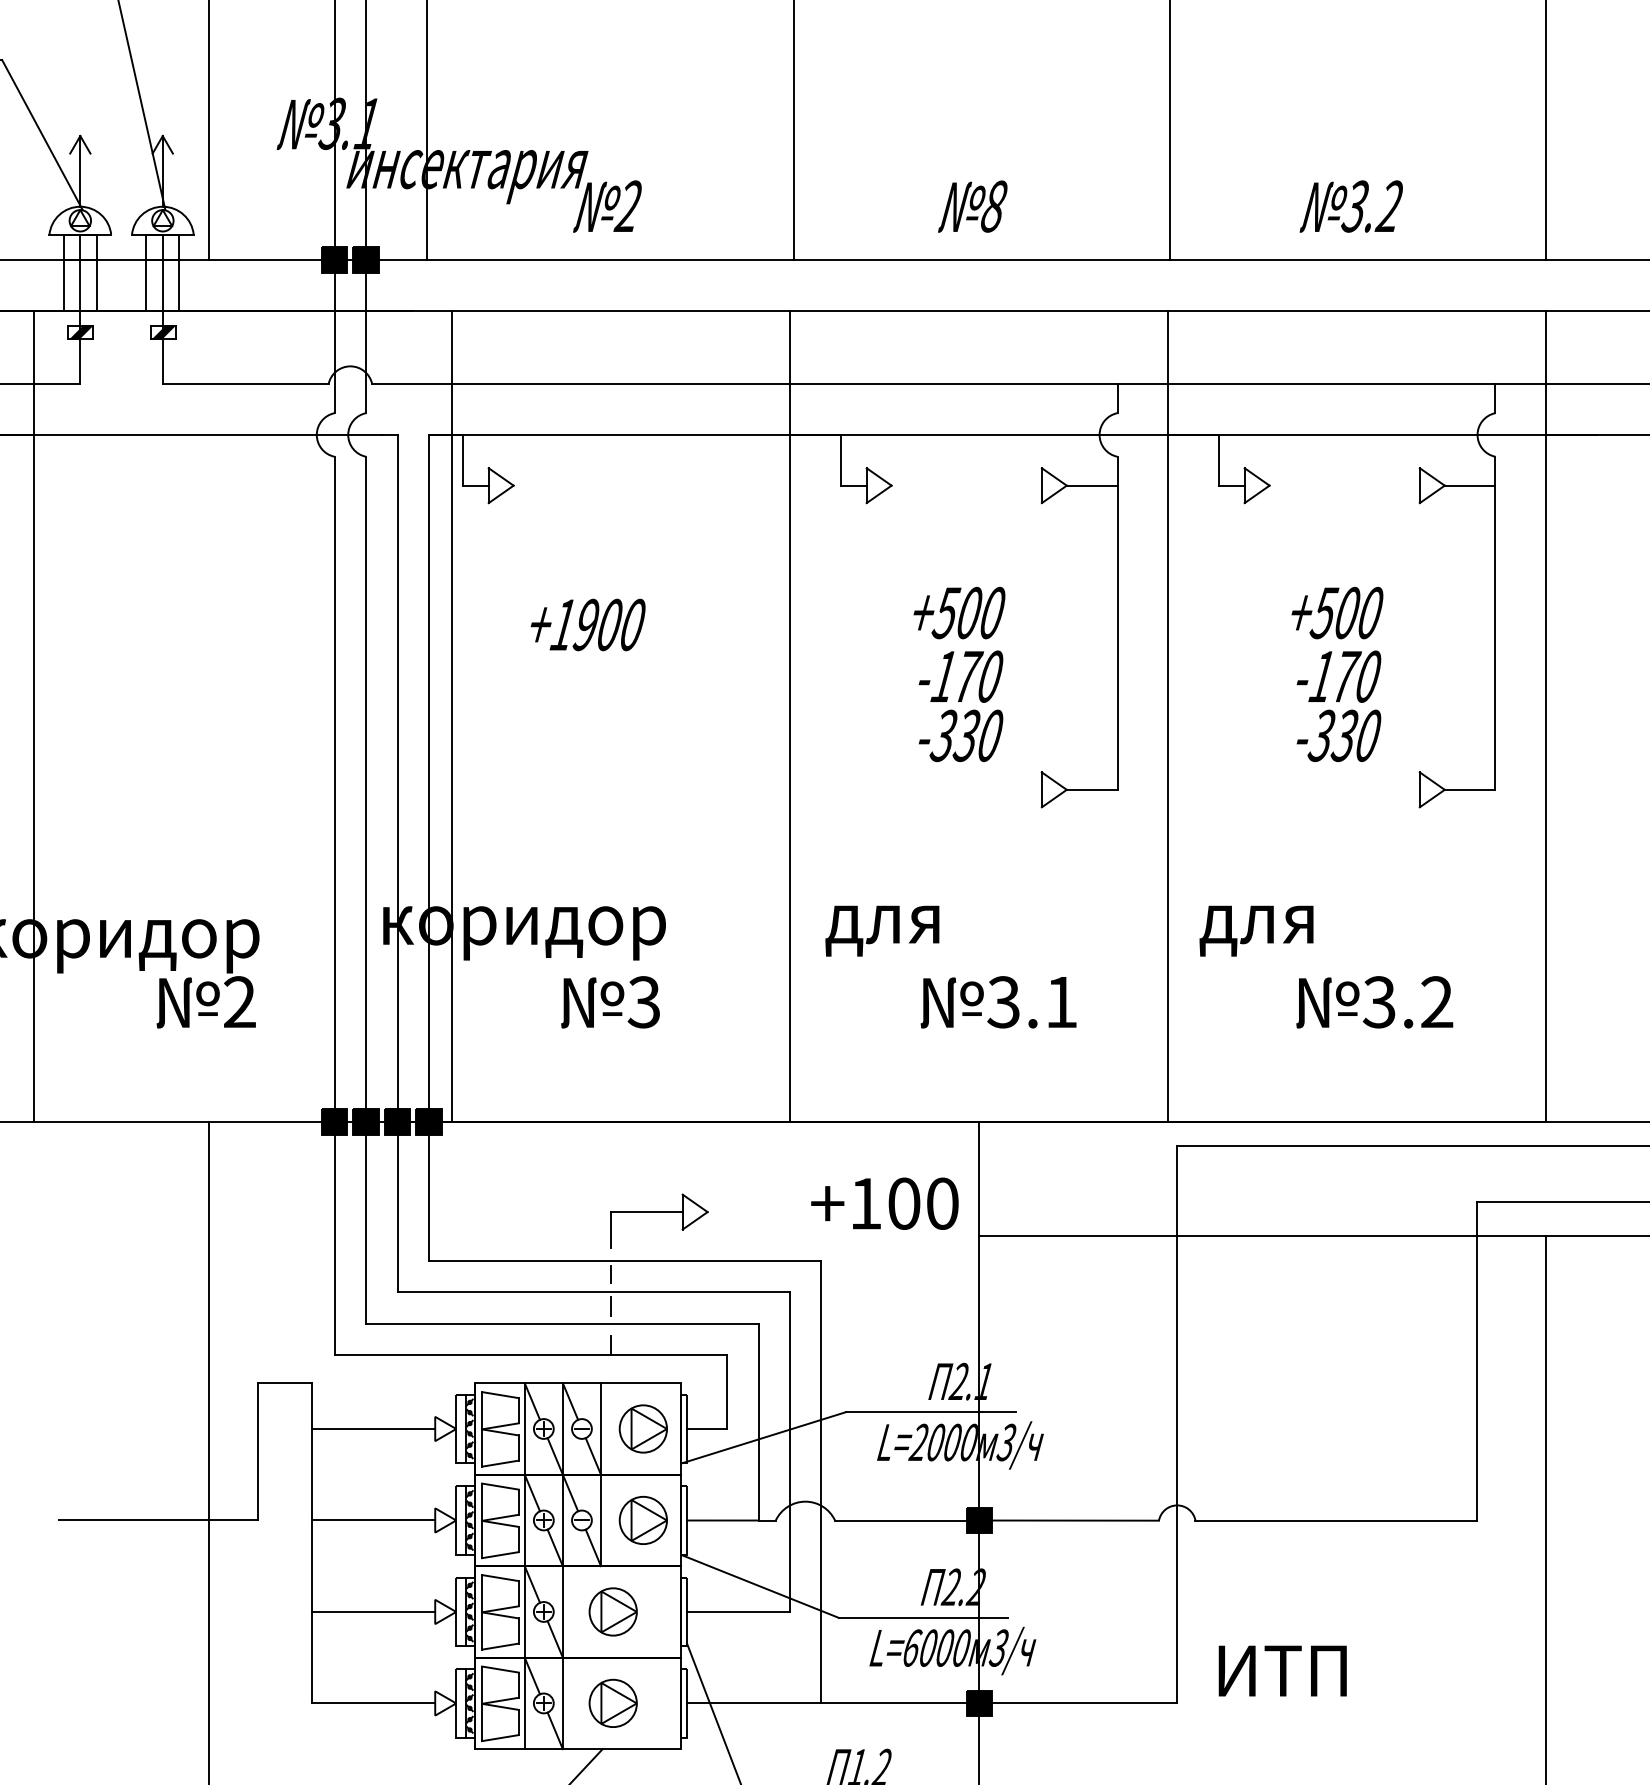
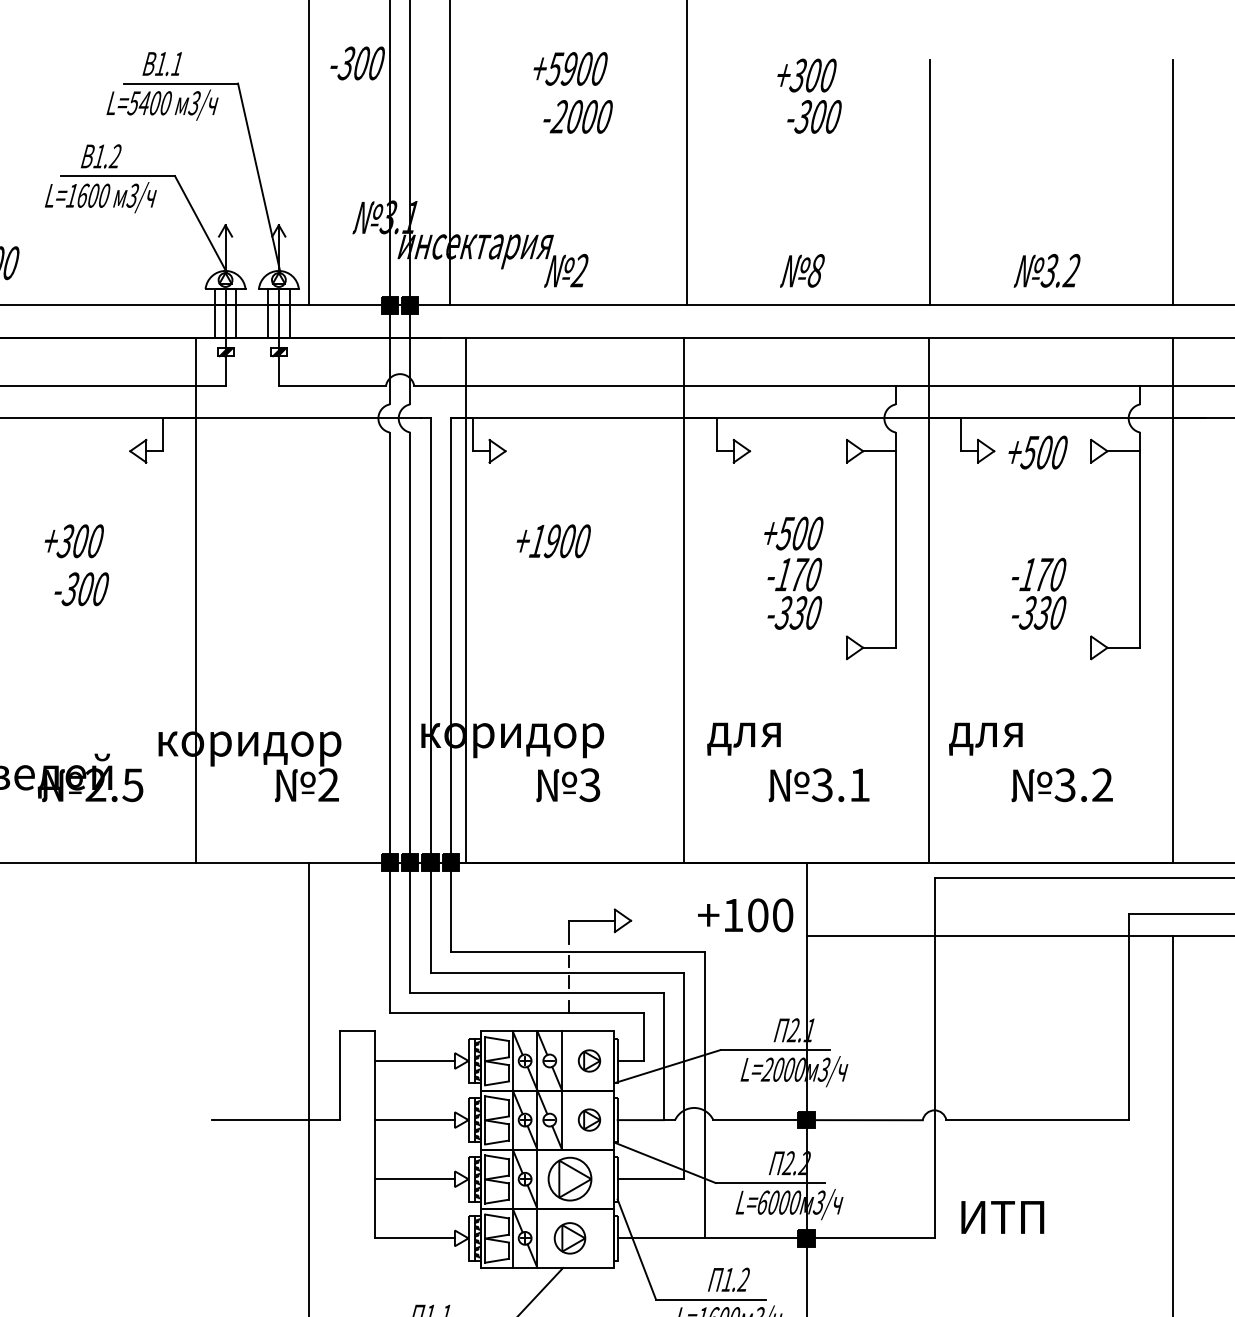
text: (1336, 612) -> (1037, 452), moved
part: (643, 1428) -> (589, 1060), size x0.7
part: (643, 1519) -> (589, 1119), size x0.7
part: (612, 1612) -> (569, 1179), size x1.4

